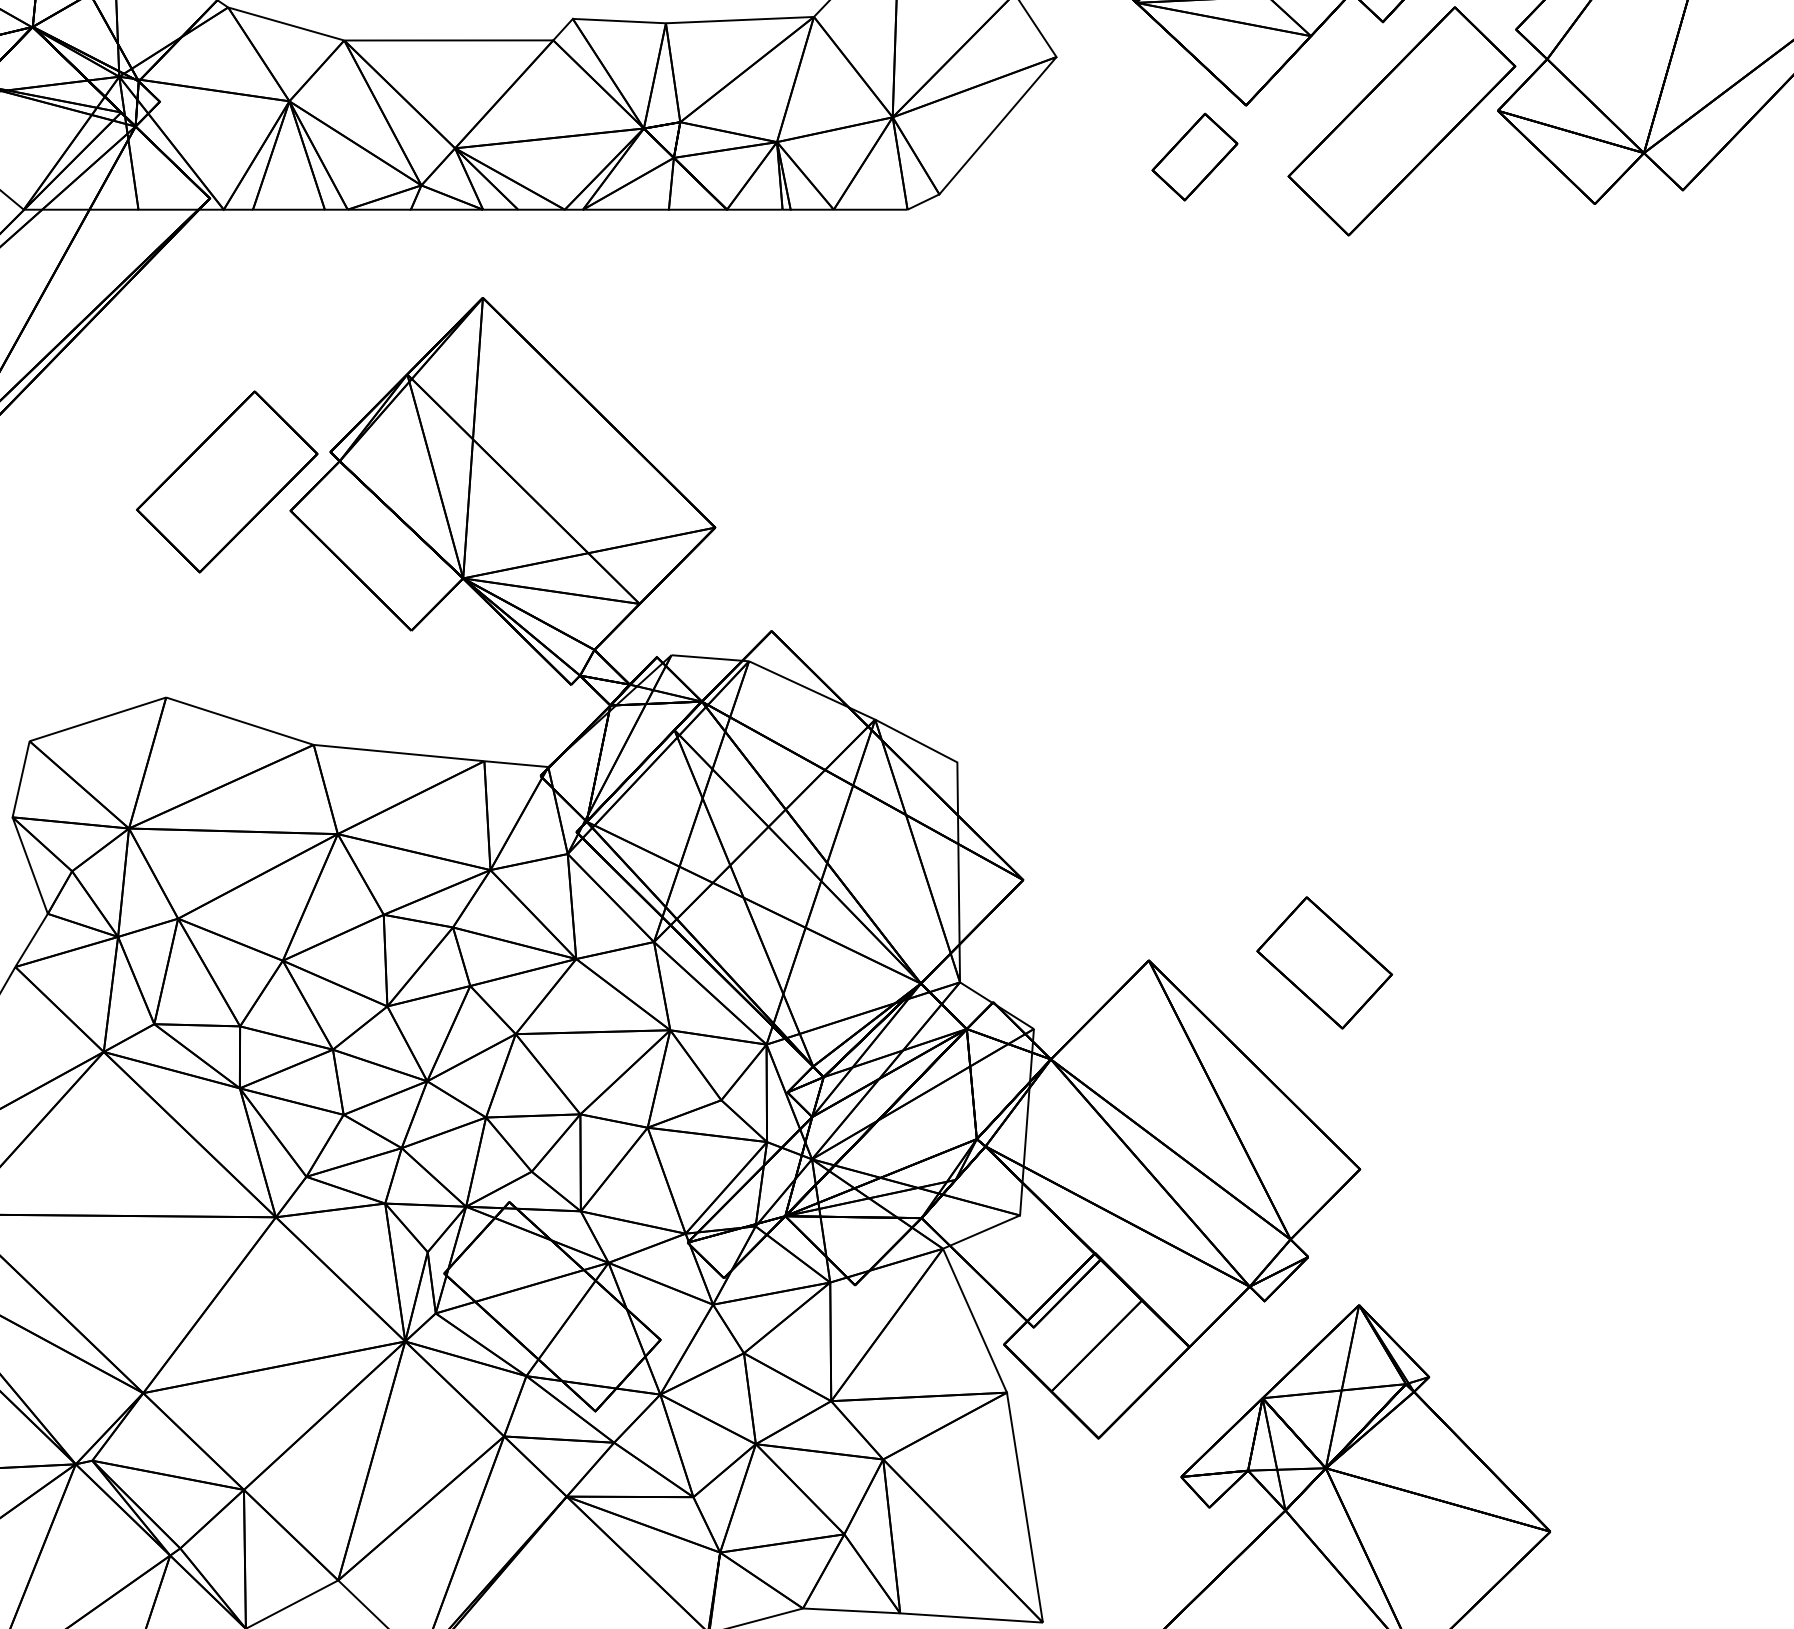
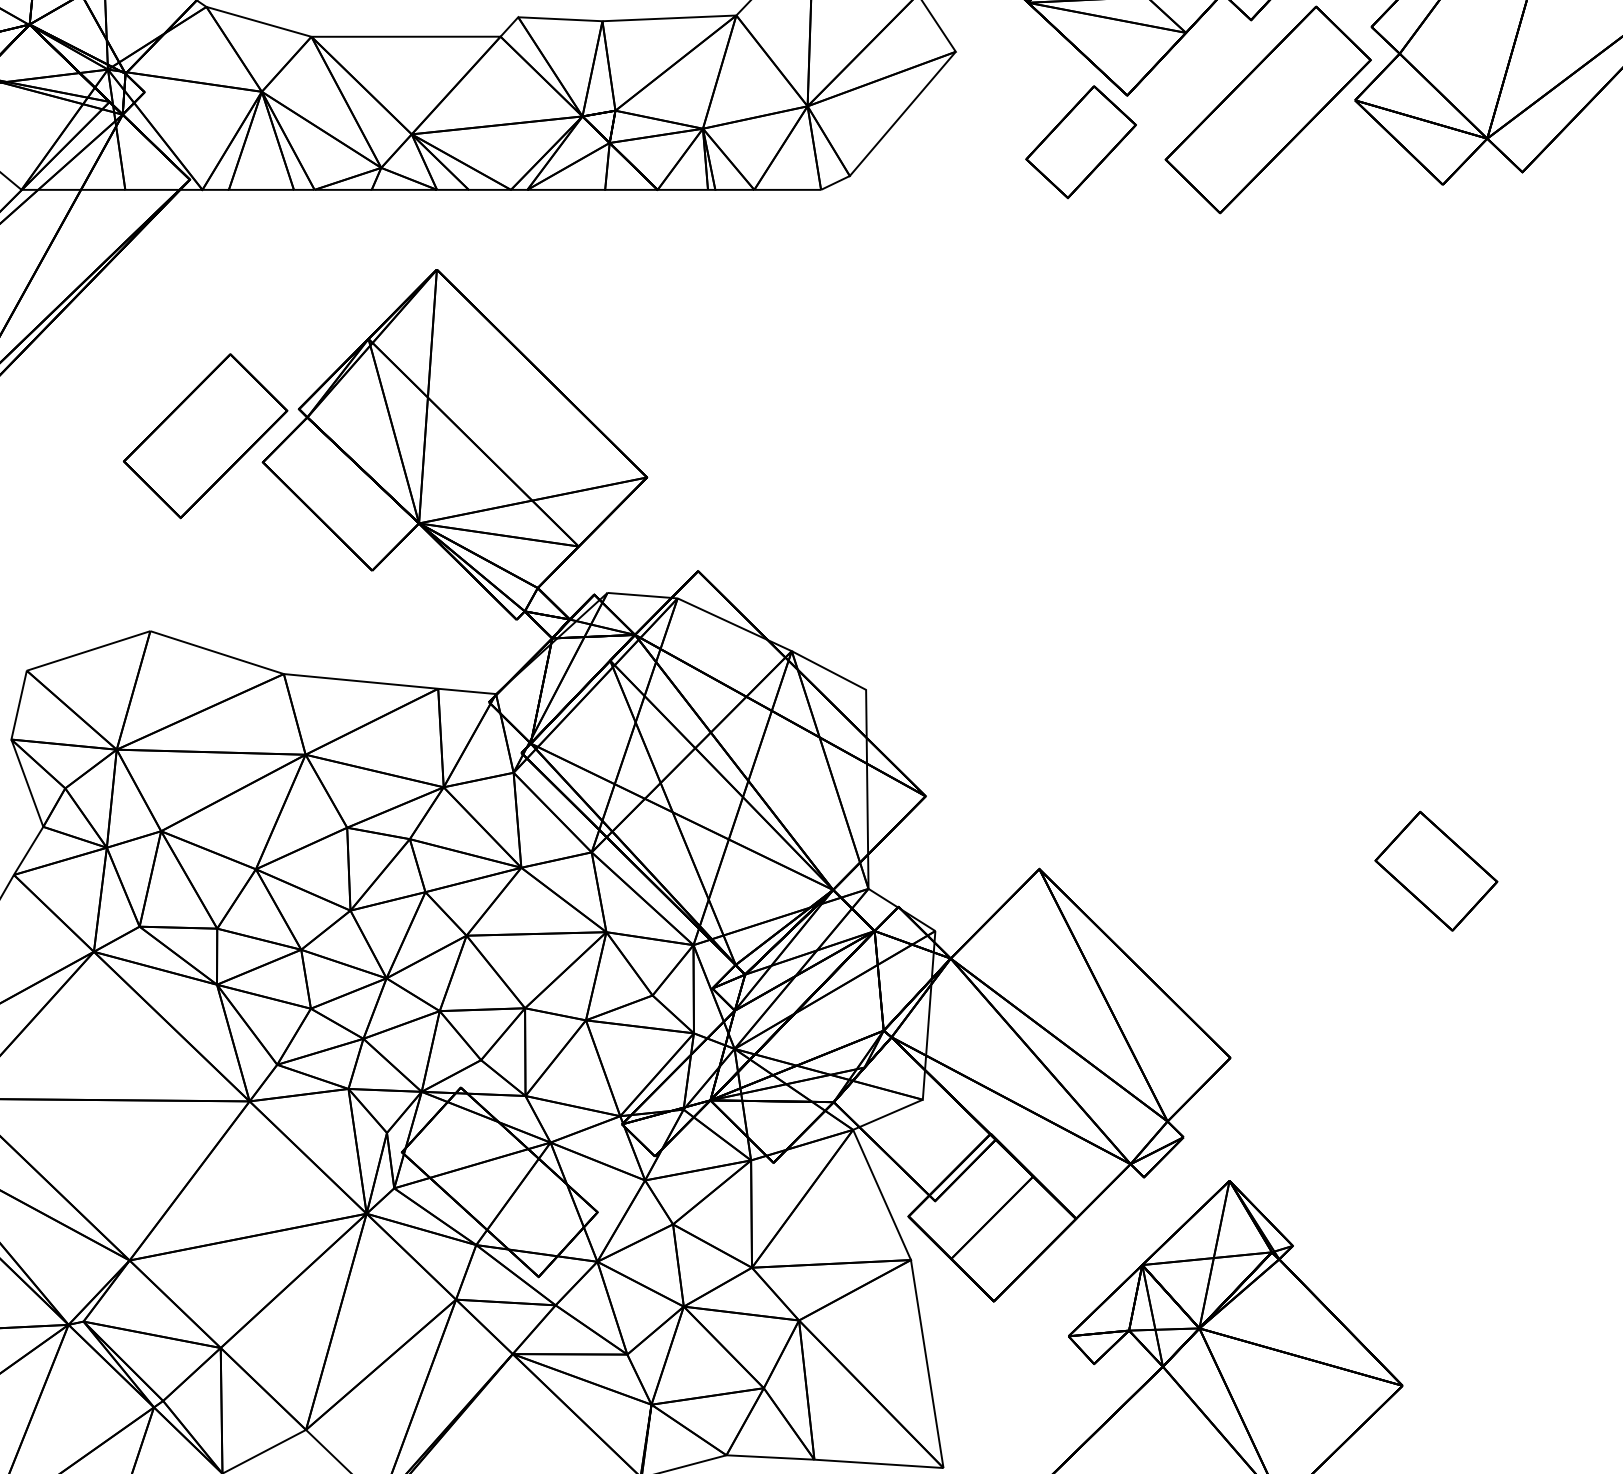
part: (1194, 157) -> (1080, 142), size x1.43
part: (1324, 962) -> (1436, 870), moved

